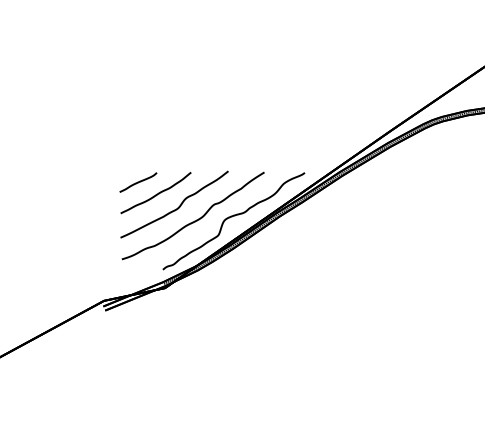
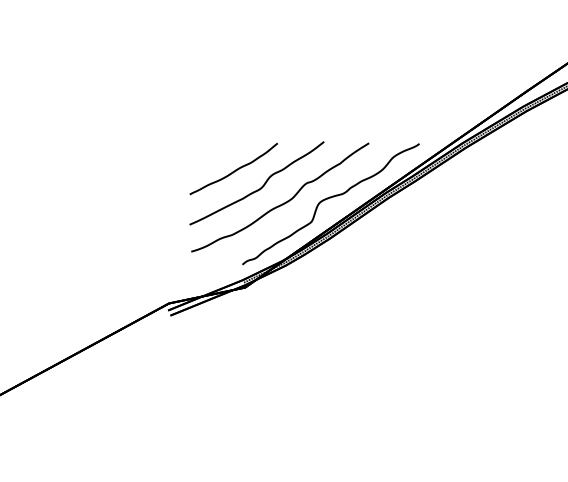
line: (138, 182) -> (211, 155), removed

